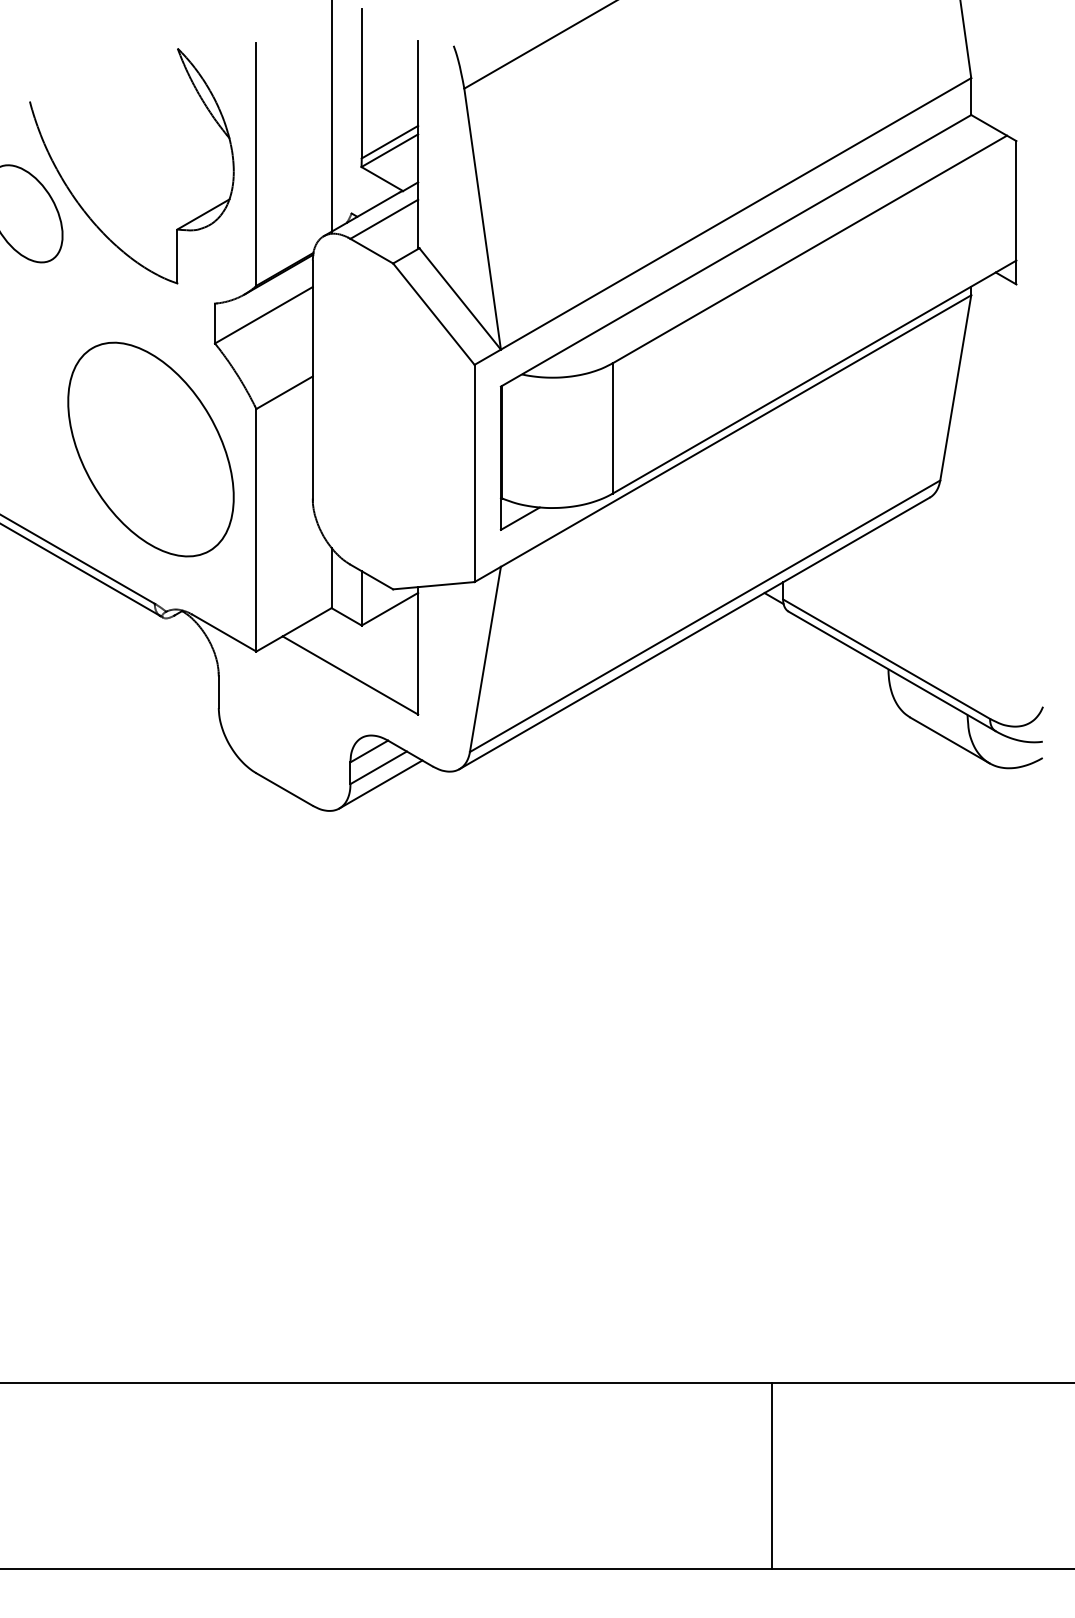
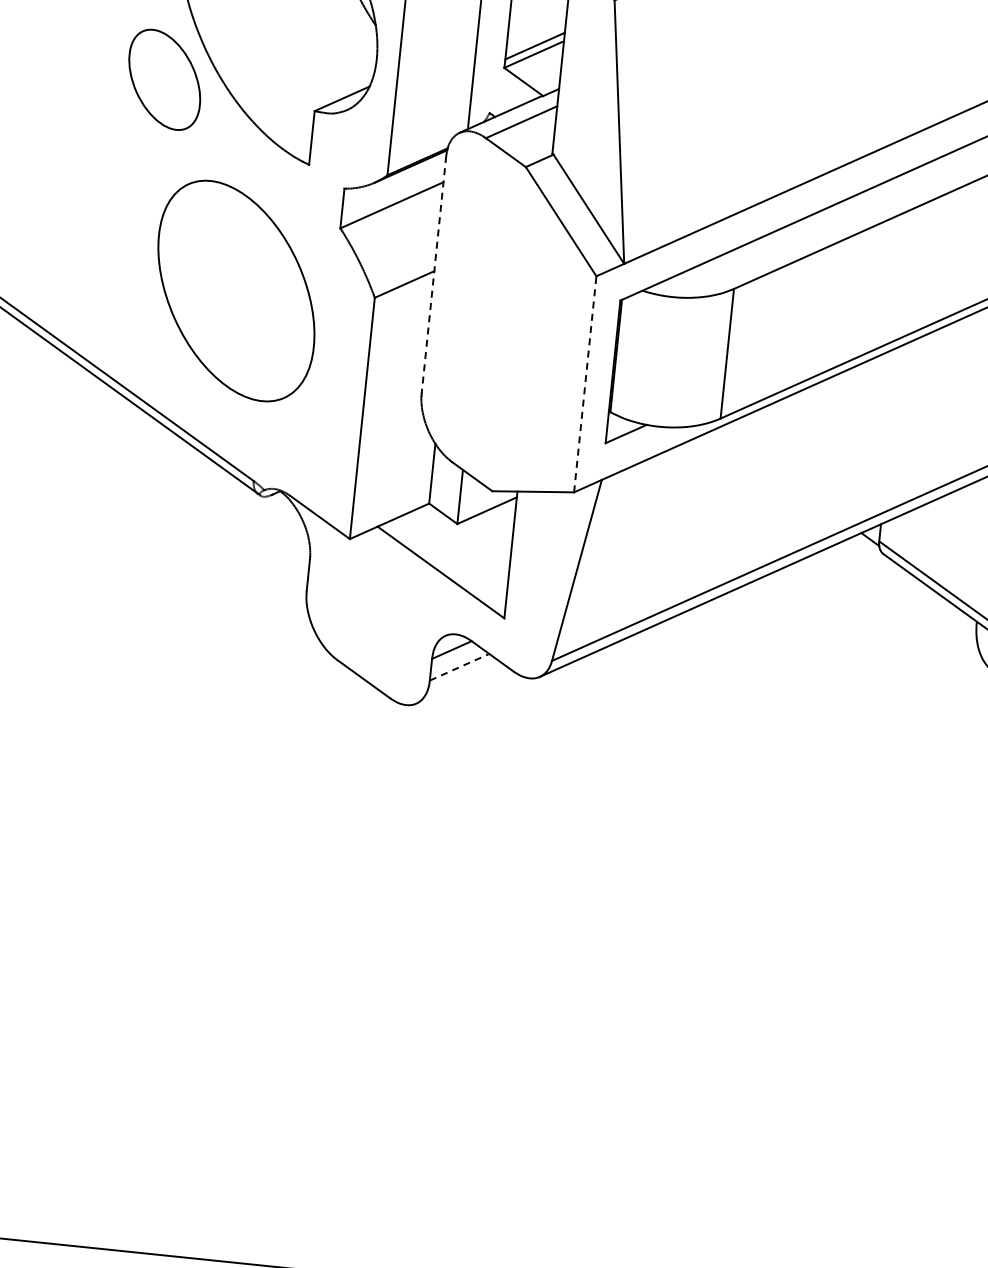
line: (312, 380) -> (433, 275), solid -> dashed
part: (150, 449) -> (235, 290), moved
line: (474, 473) -> (585, 384), solid -> dashed
line: (378, 767) -> (459, 666), solid -> dashed
line: (380, 784) -> (459, 684), removed

